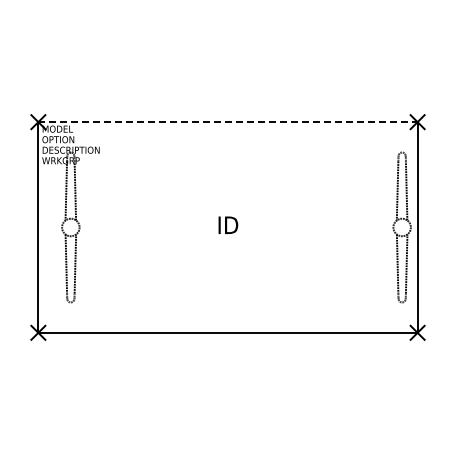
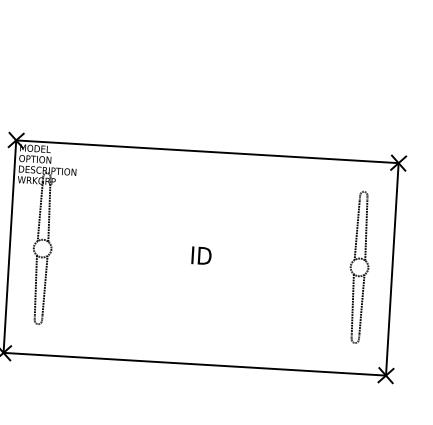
line: (228, 122) -> (207, 152), dashed -> solid
part: (401, 227) -> (358, 267), moved

